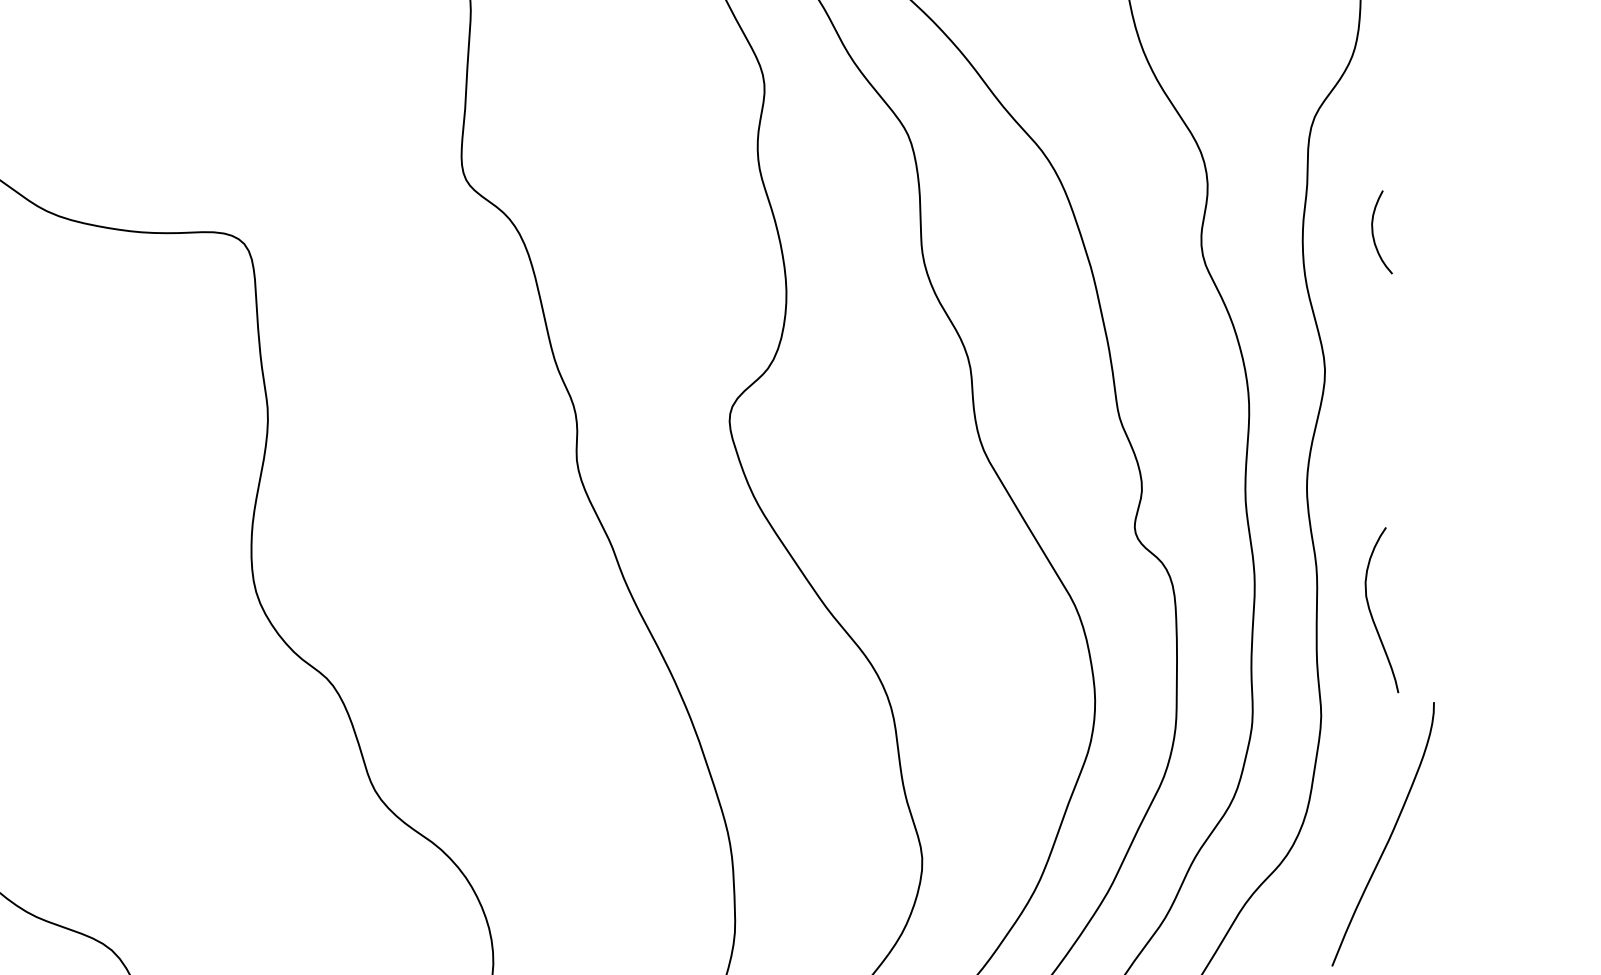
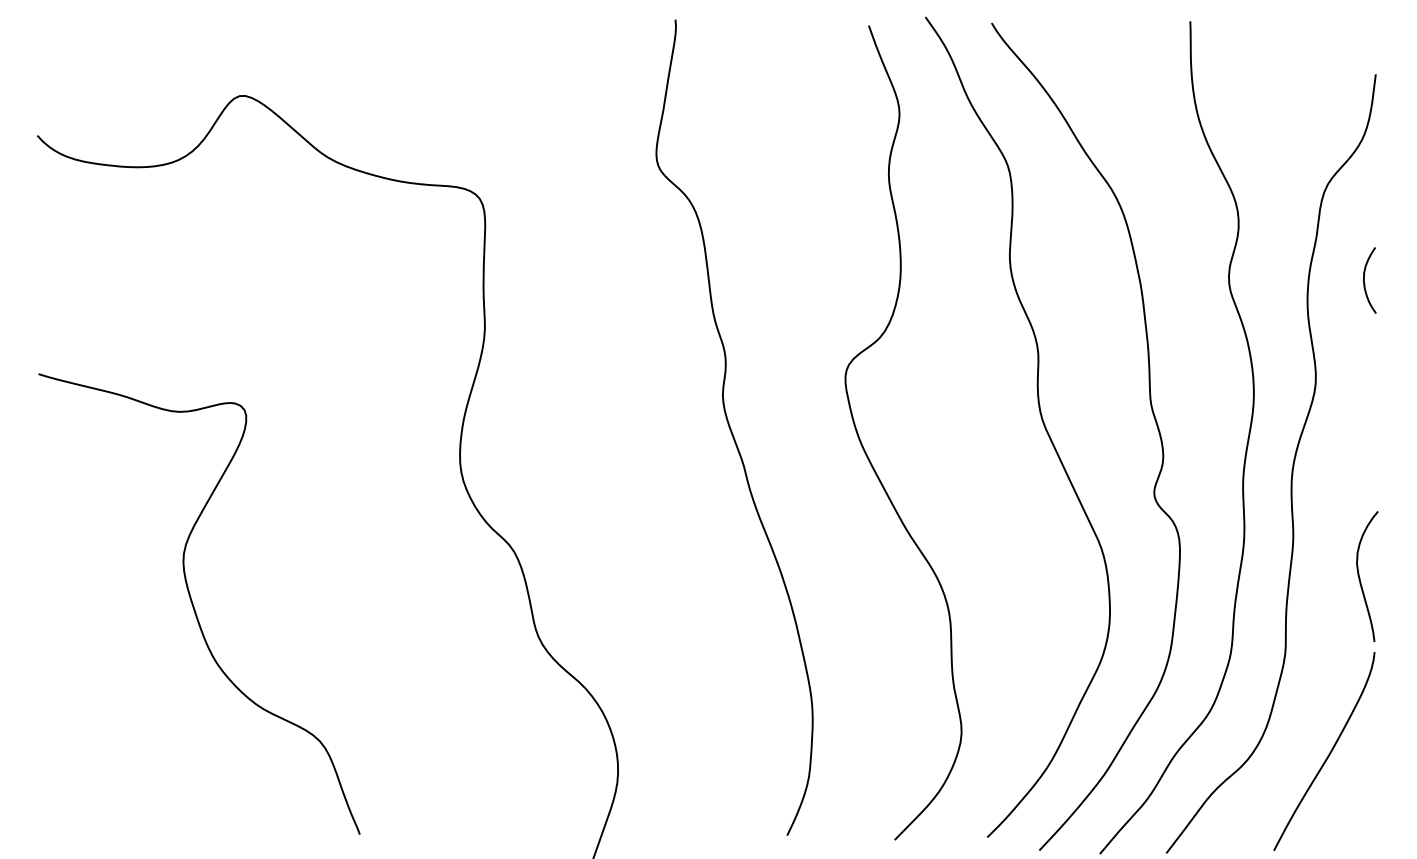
curve: (1372, 613) -> (1360, 577), moved

